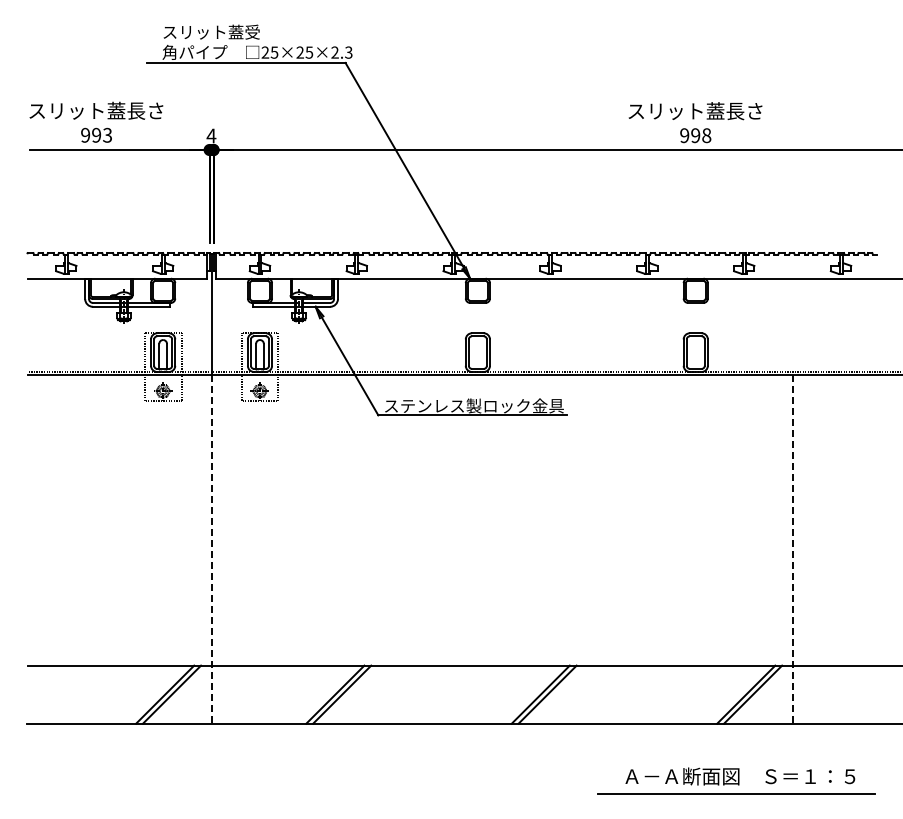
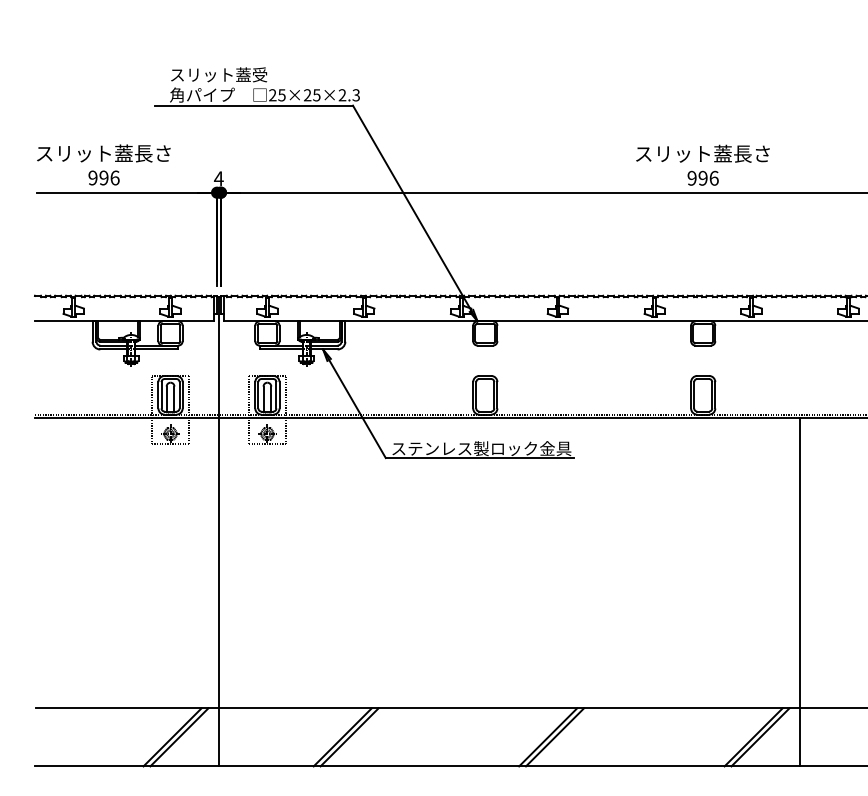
text: (107, 135) -> (114, 178), 993 -> 996
text: (706, 135) -> (713, 178), 998 -> 996
line: (211, 549) -> (218, 592), dashed -> solid
line: (792, 549) -> (799, 592), dashed -> solid

